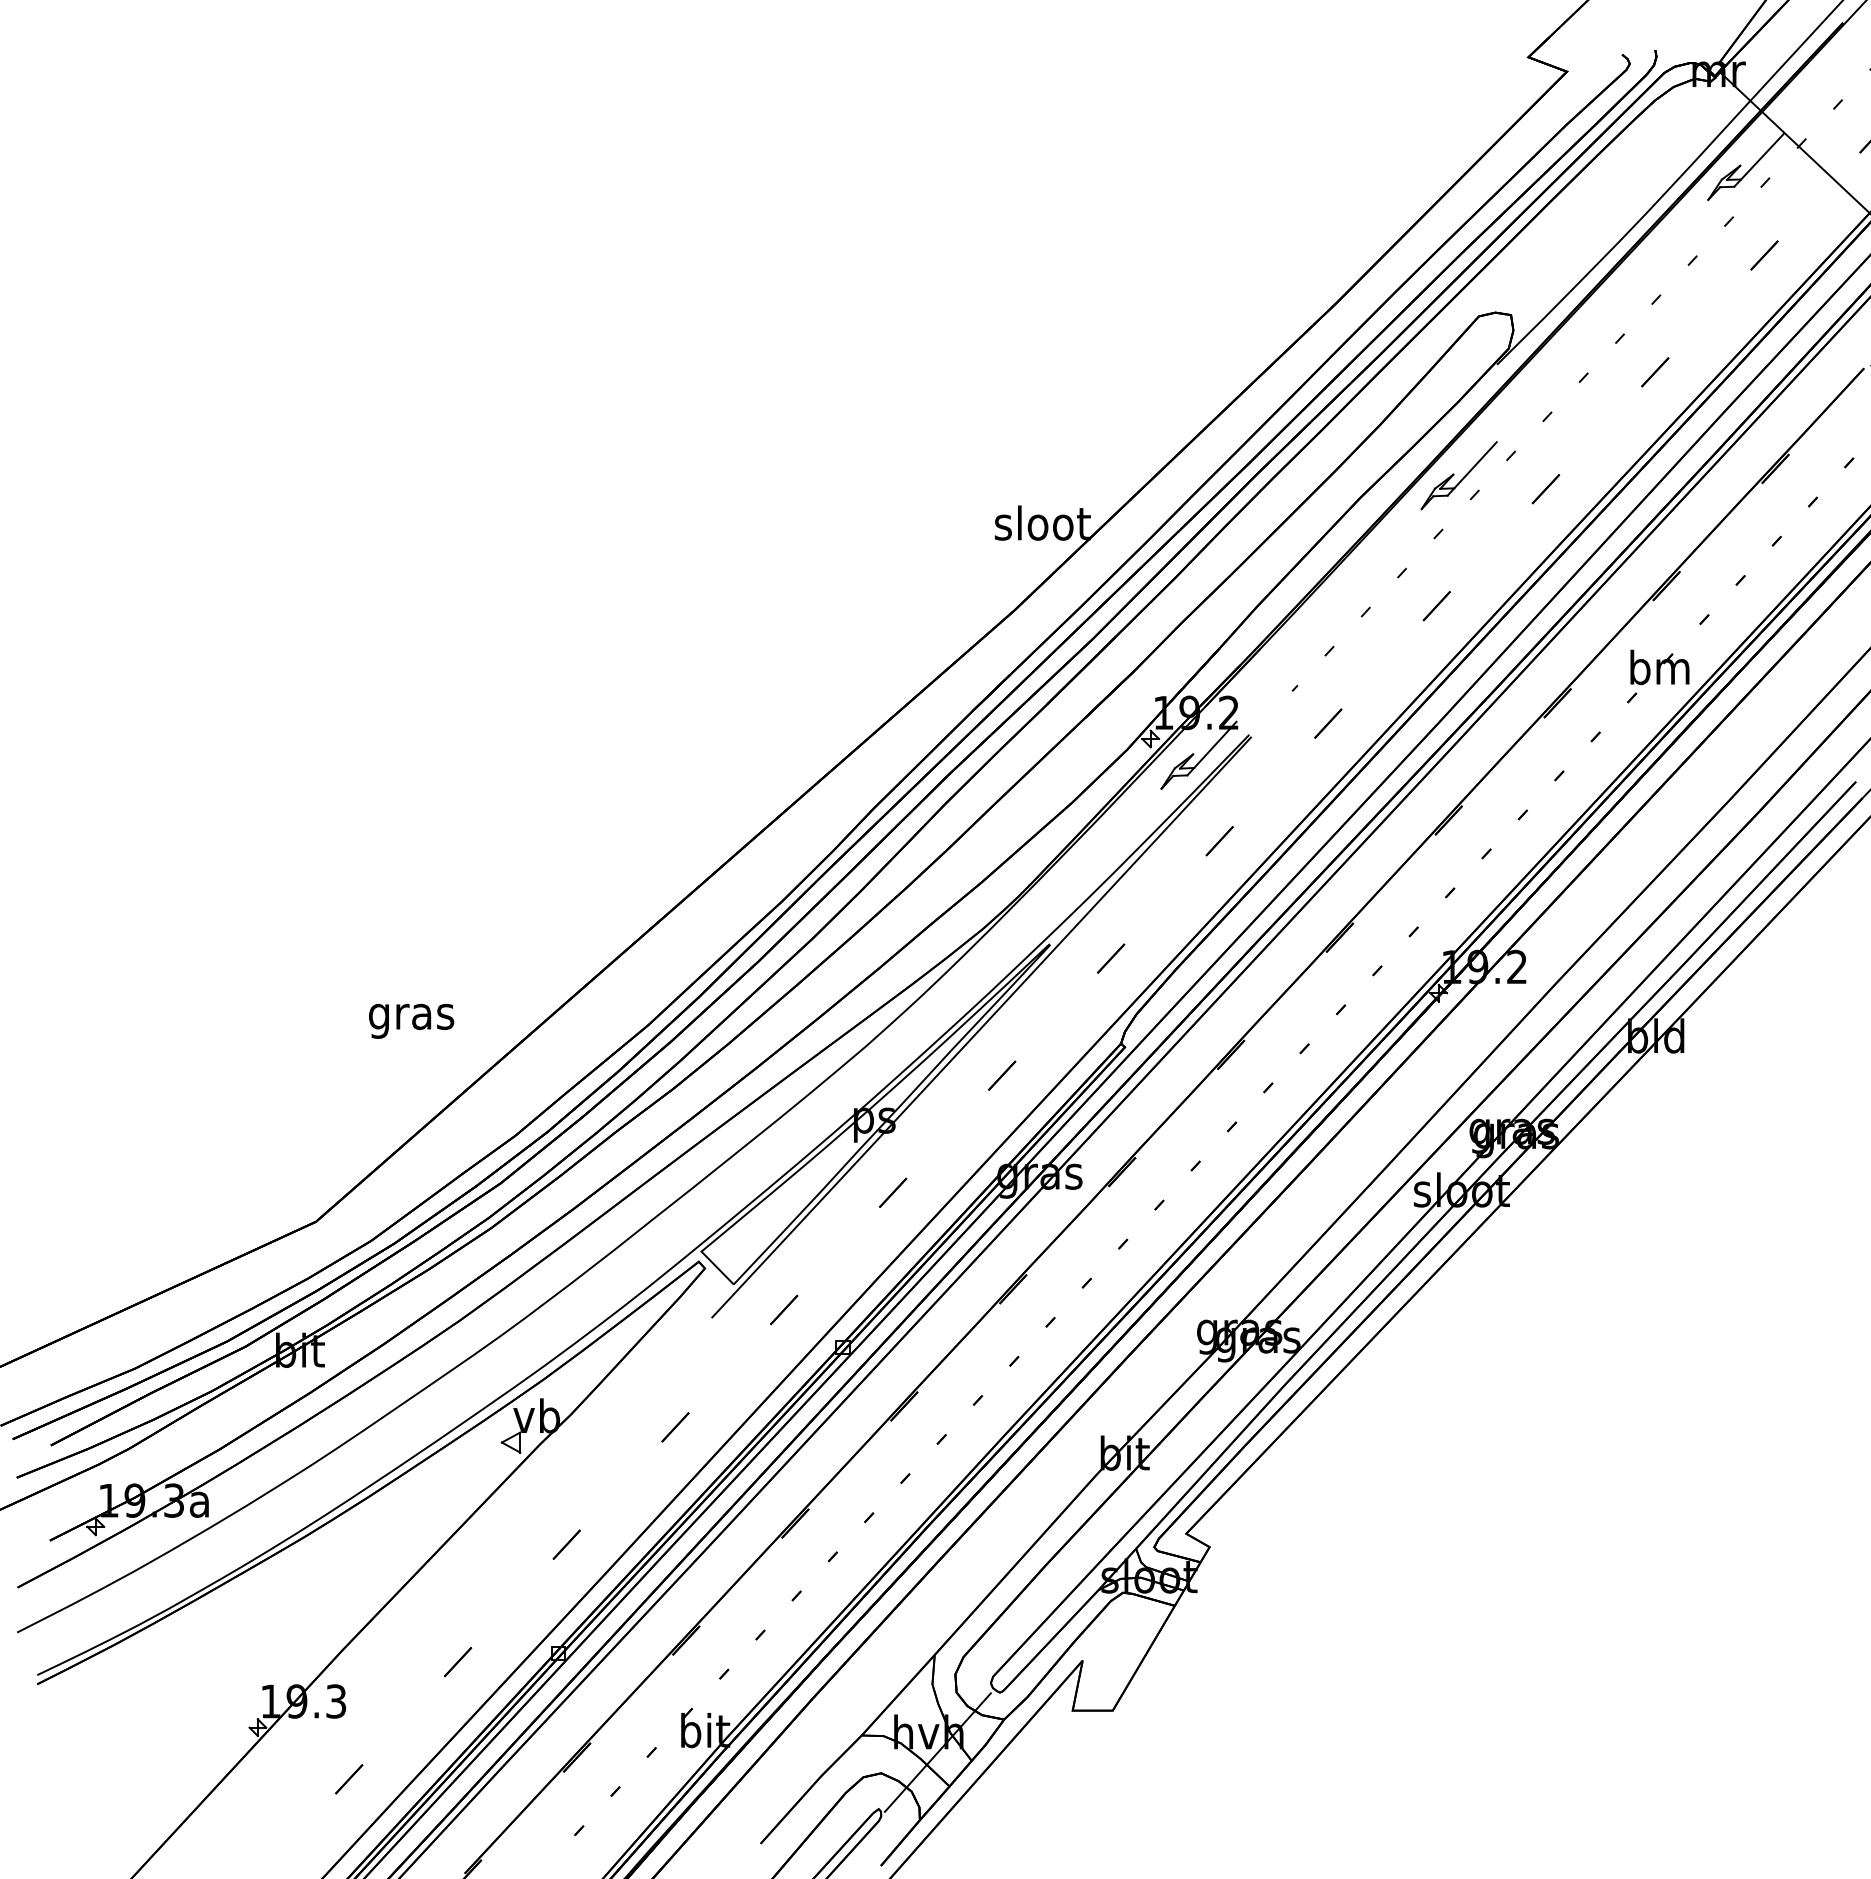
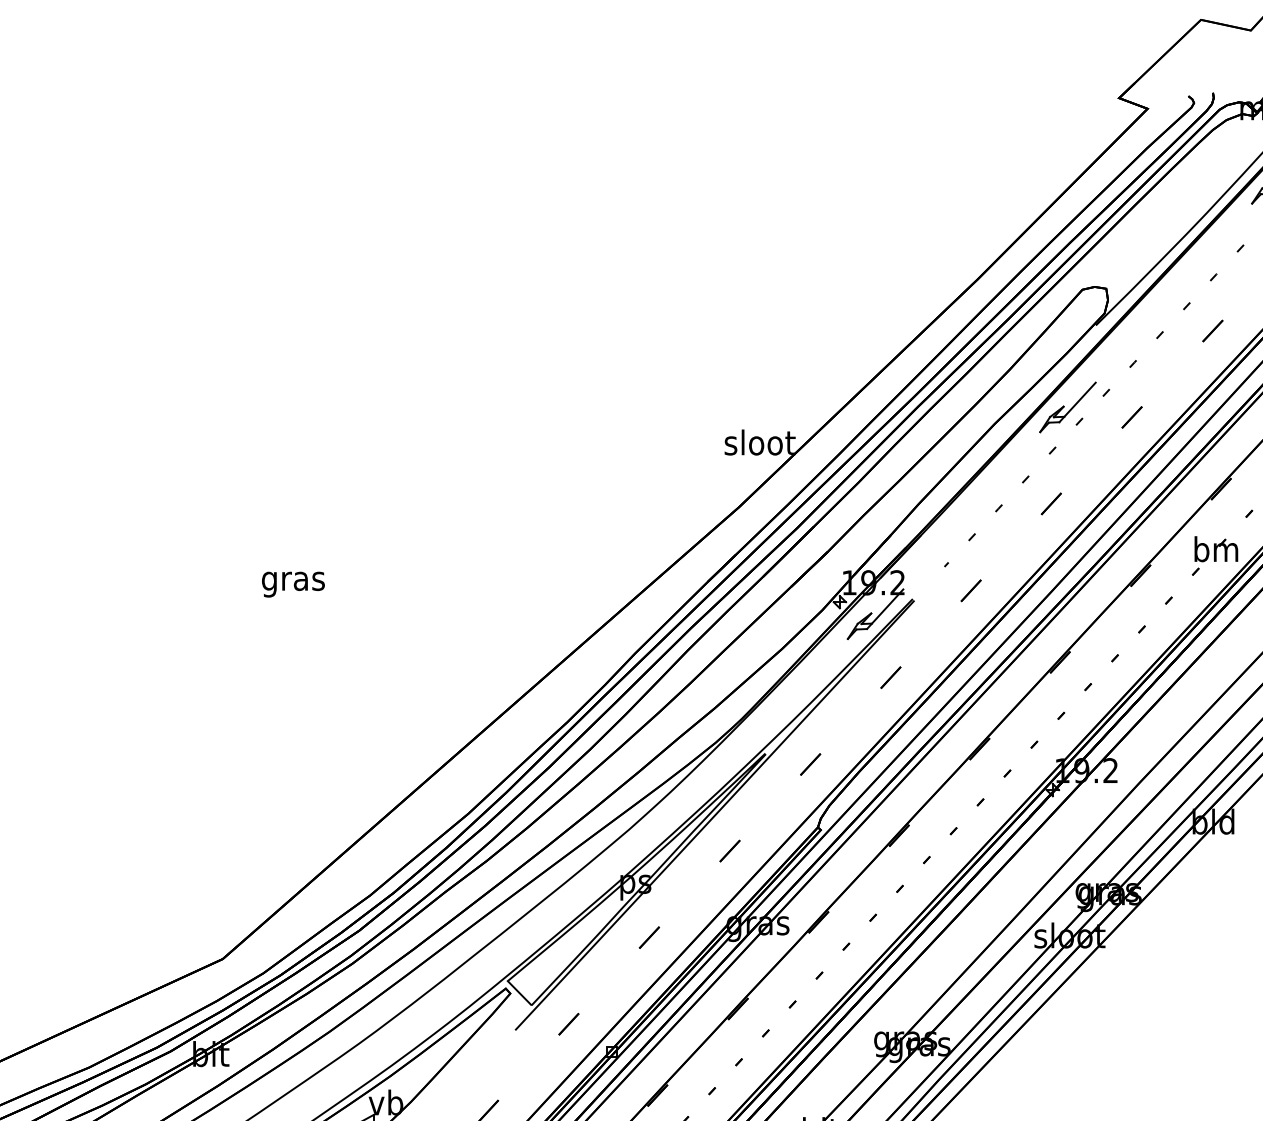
text: (411, 1020) -> (293, 584), moved

